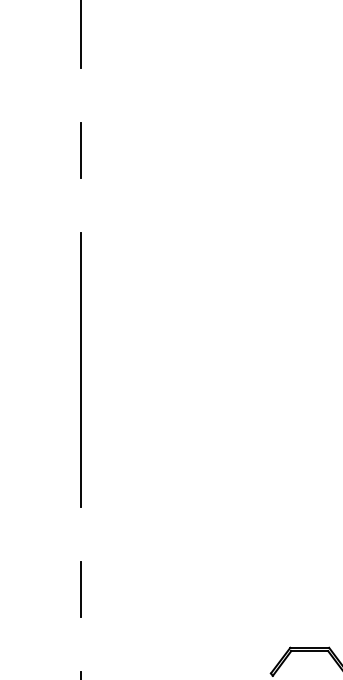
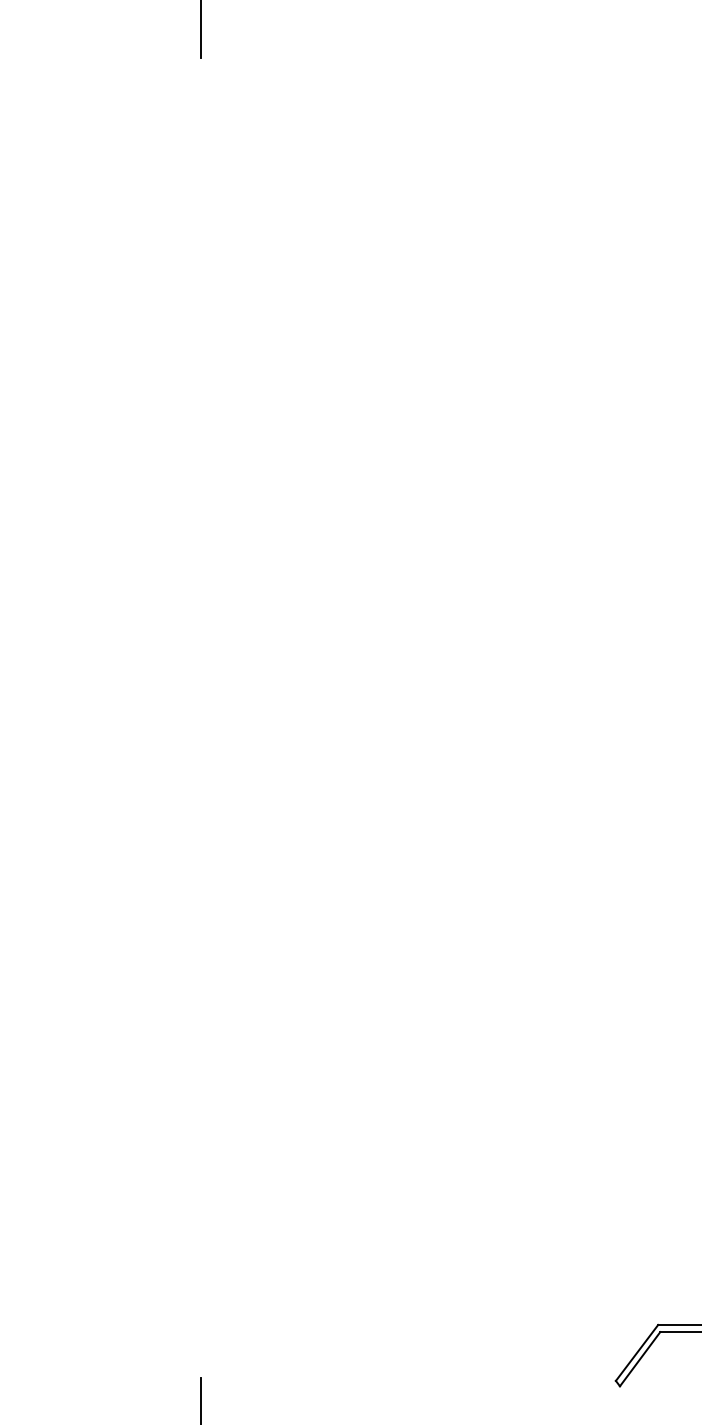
line: (80, 150) -> (199, 238), removed
line: (80, 369) -> (199, 717), removed
line: (80, 589) -> (199, 1197), removed

